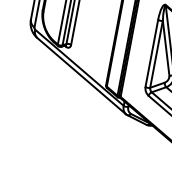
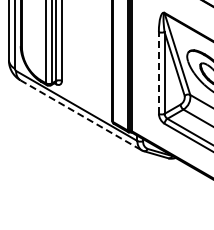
line: (151, 52) -> (158, 72), solid -> dashed
line: (81, 76) -> (81, 115), solid -> dashed

